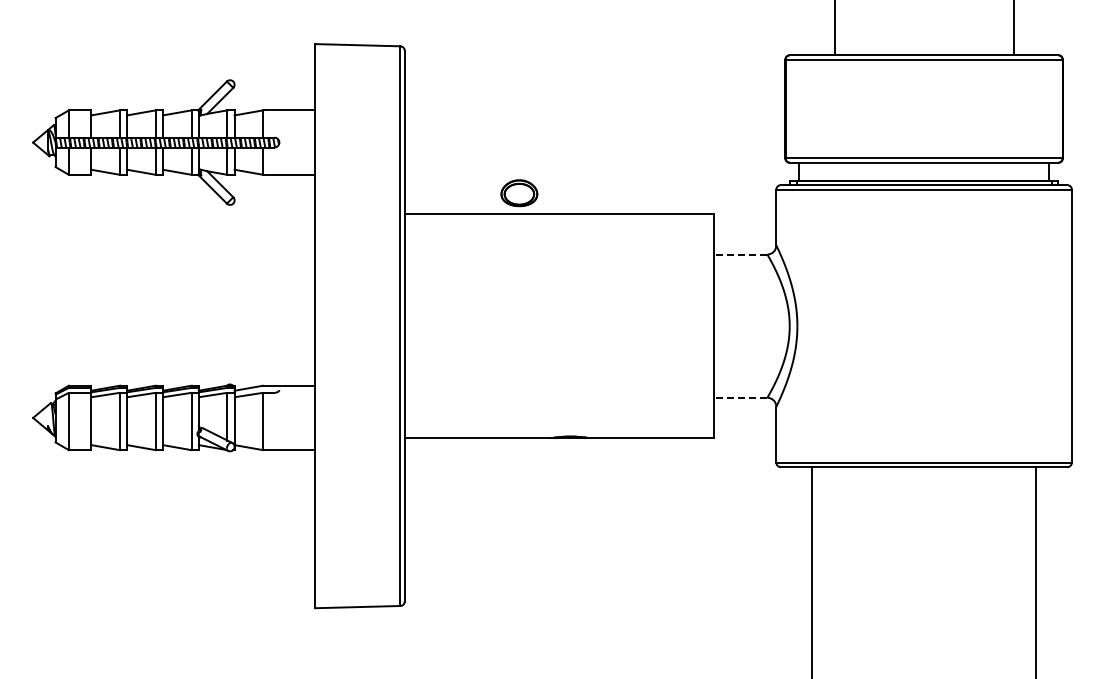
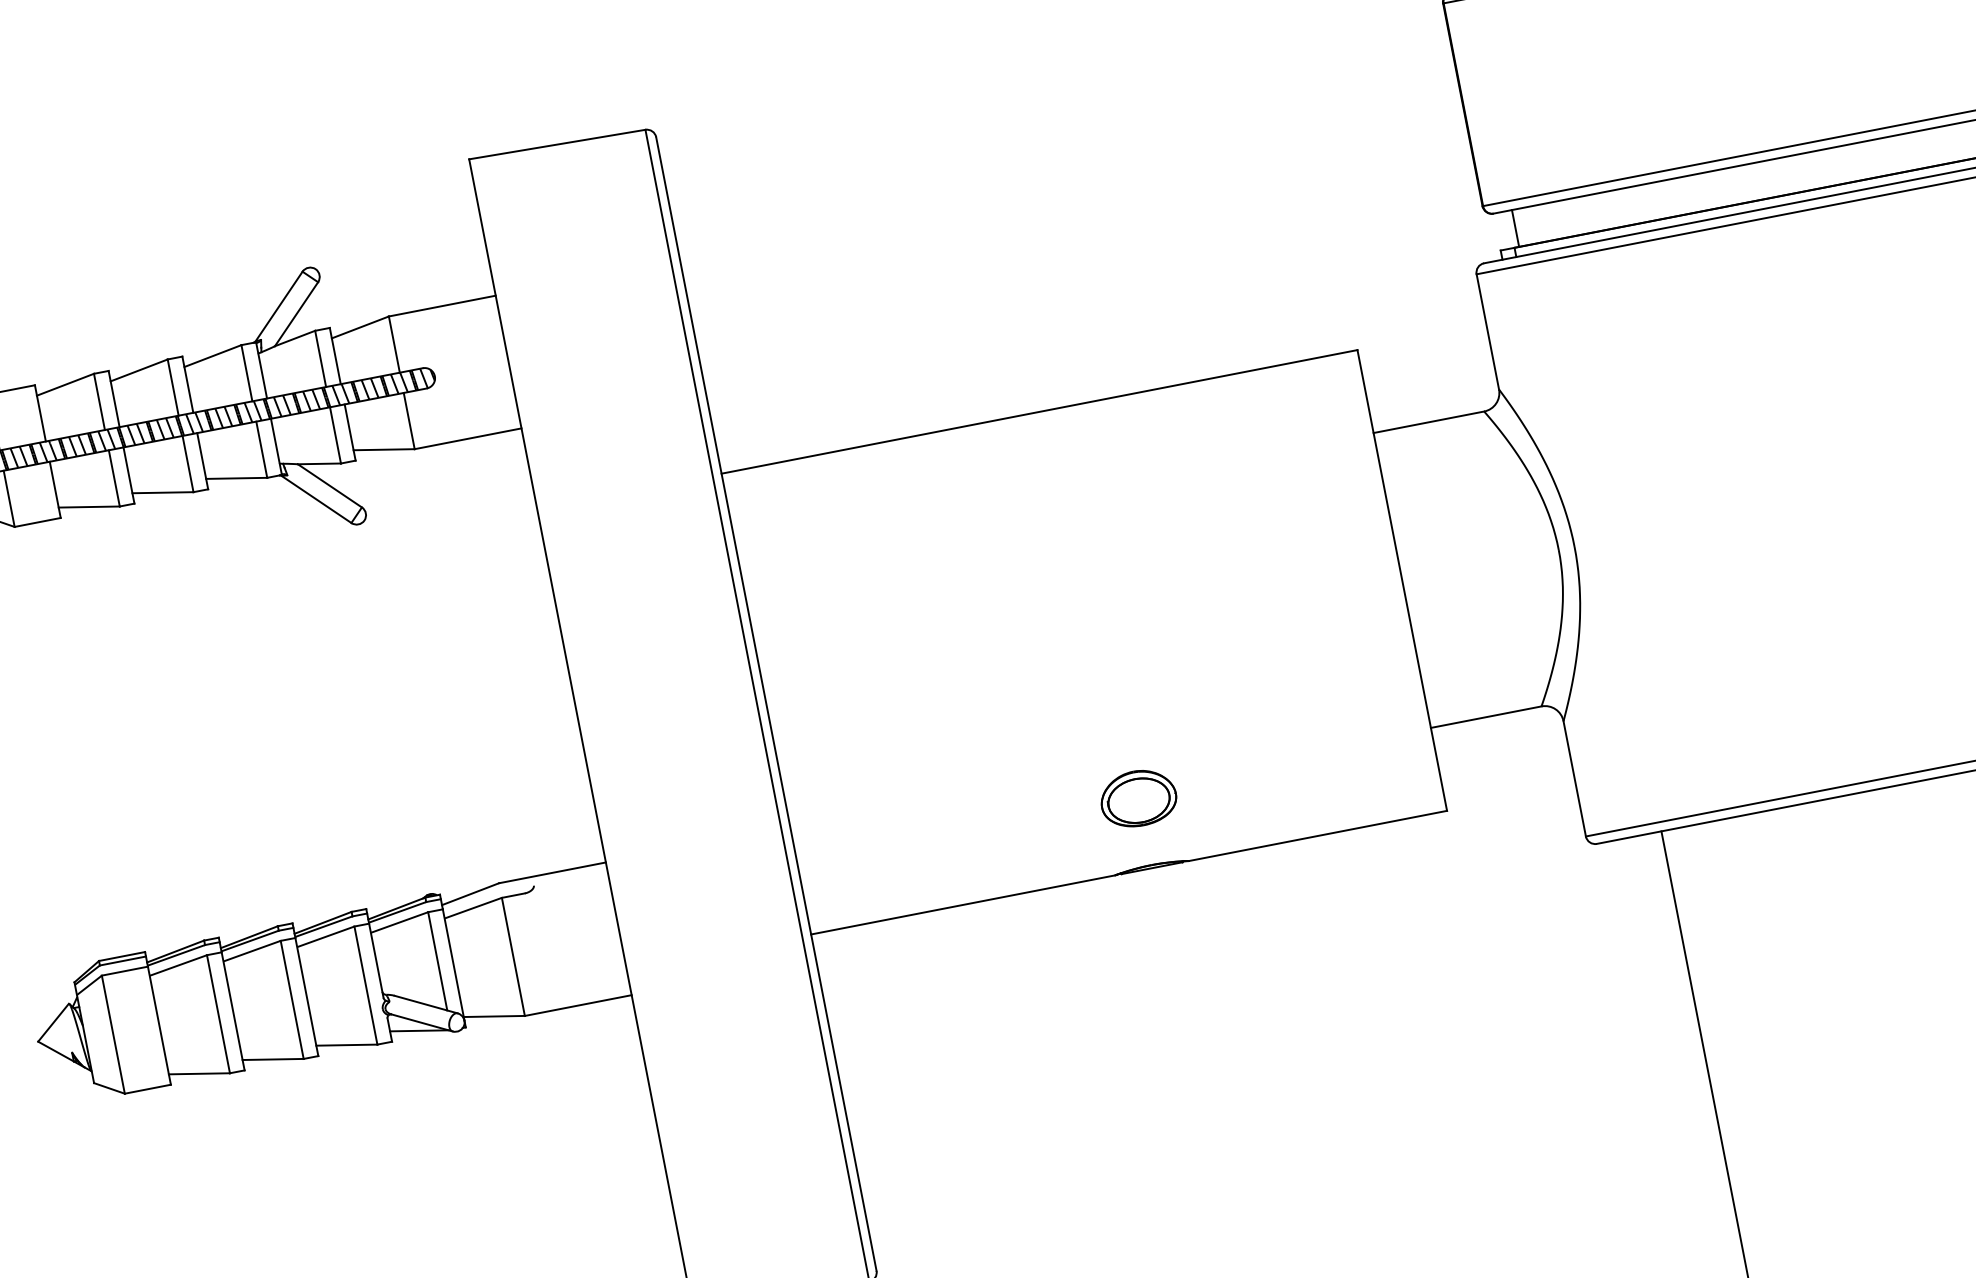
part: (519, 193) -> (1138, 799), moved
line: (740, 254) -> (1428, 422), dashed -> solid
line: (740, 397) -> (1486, 716), dashed -> solid

